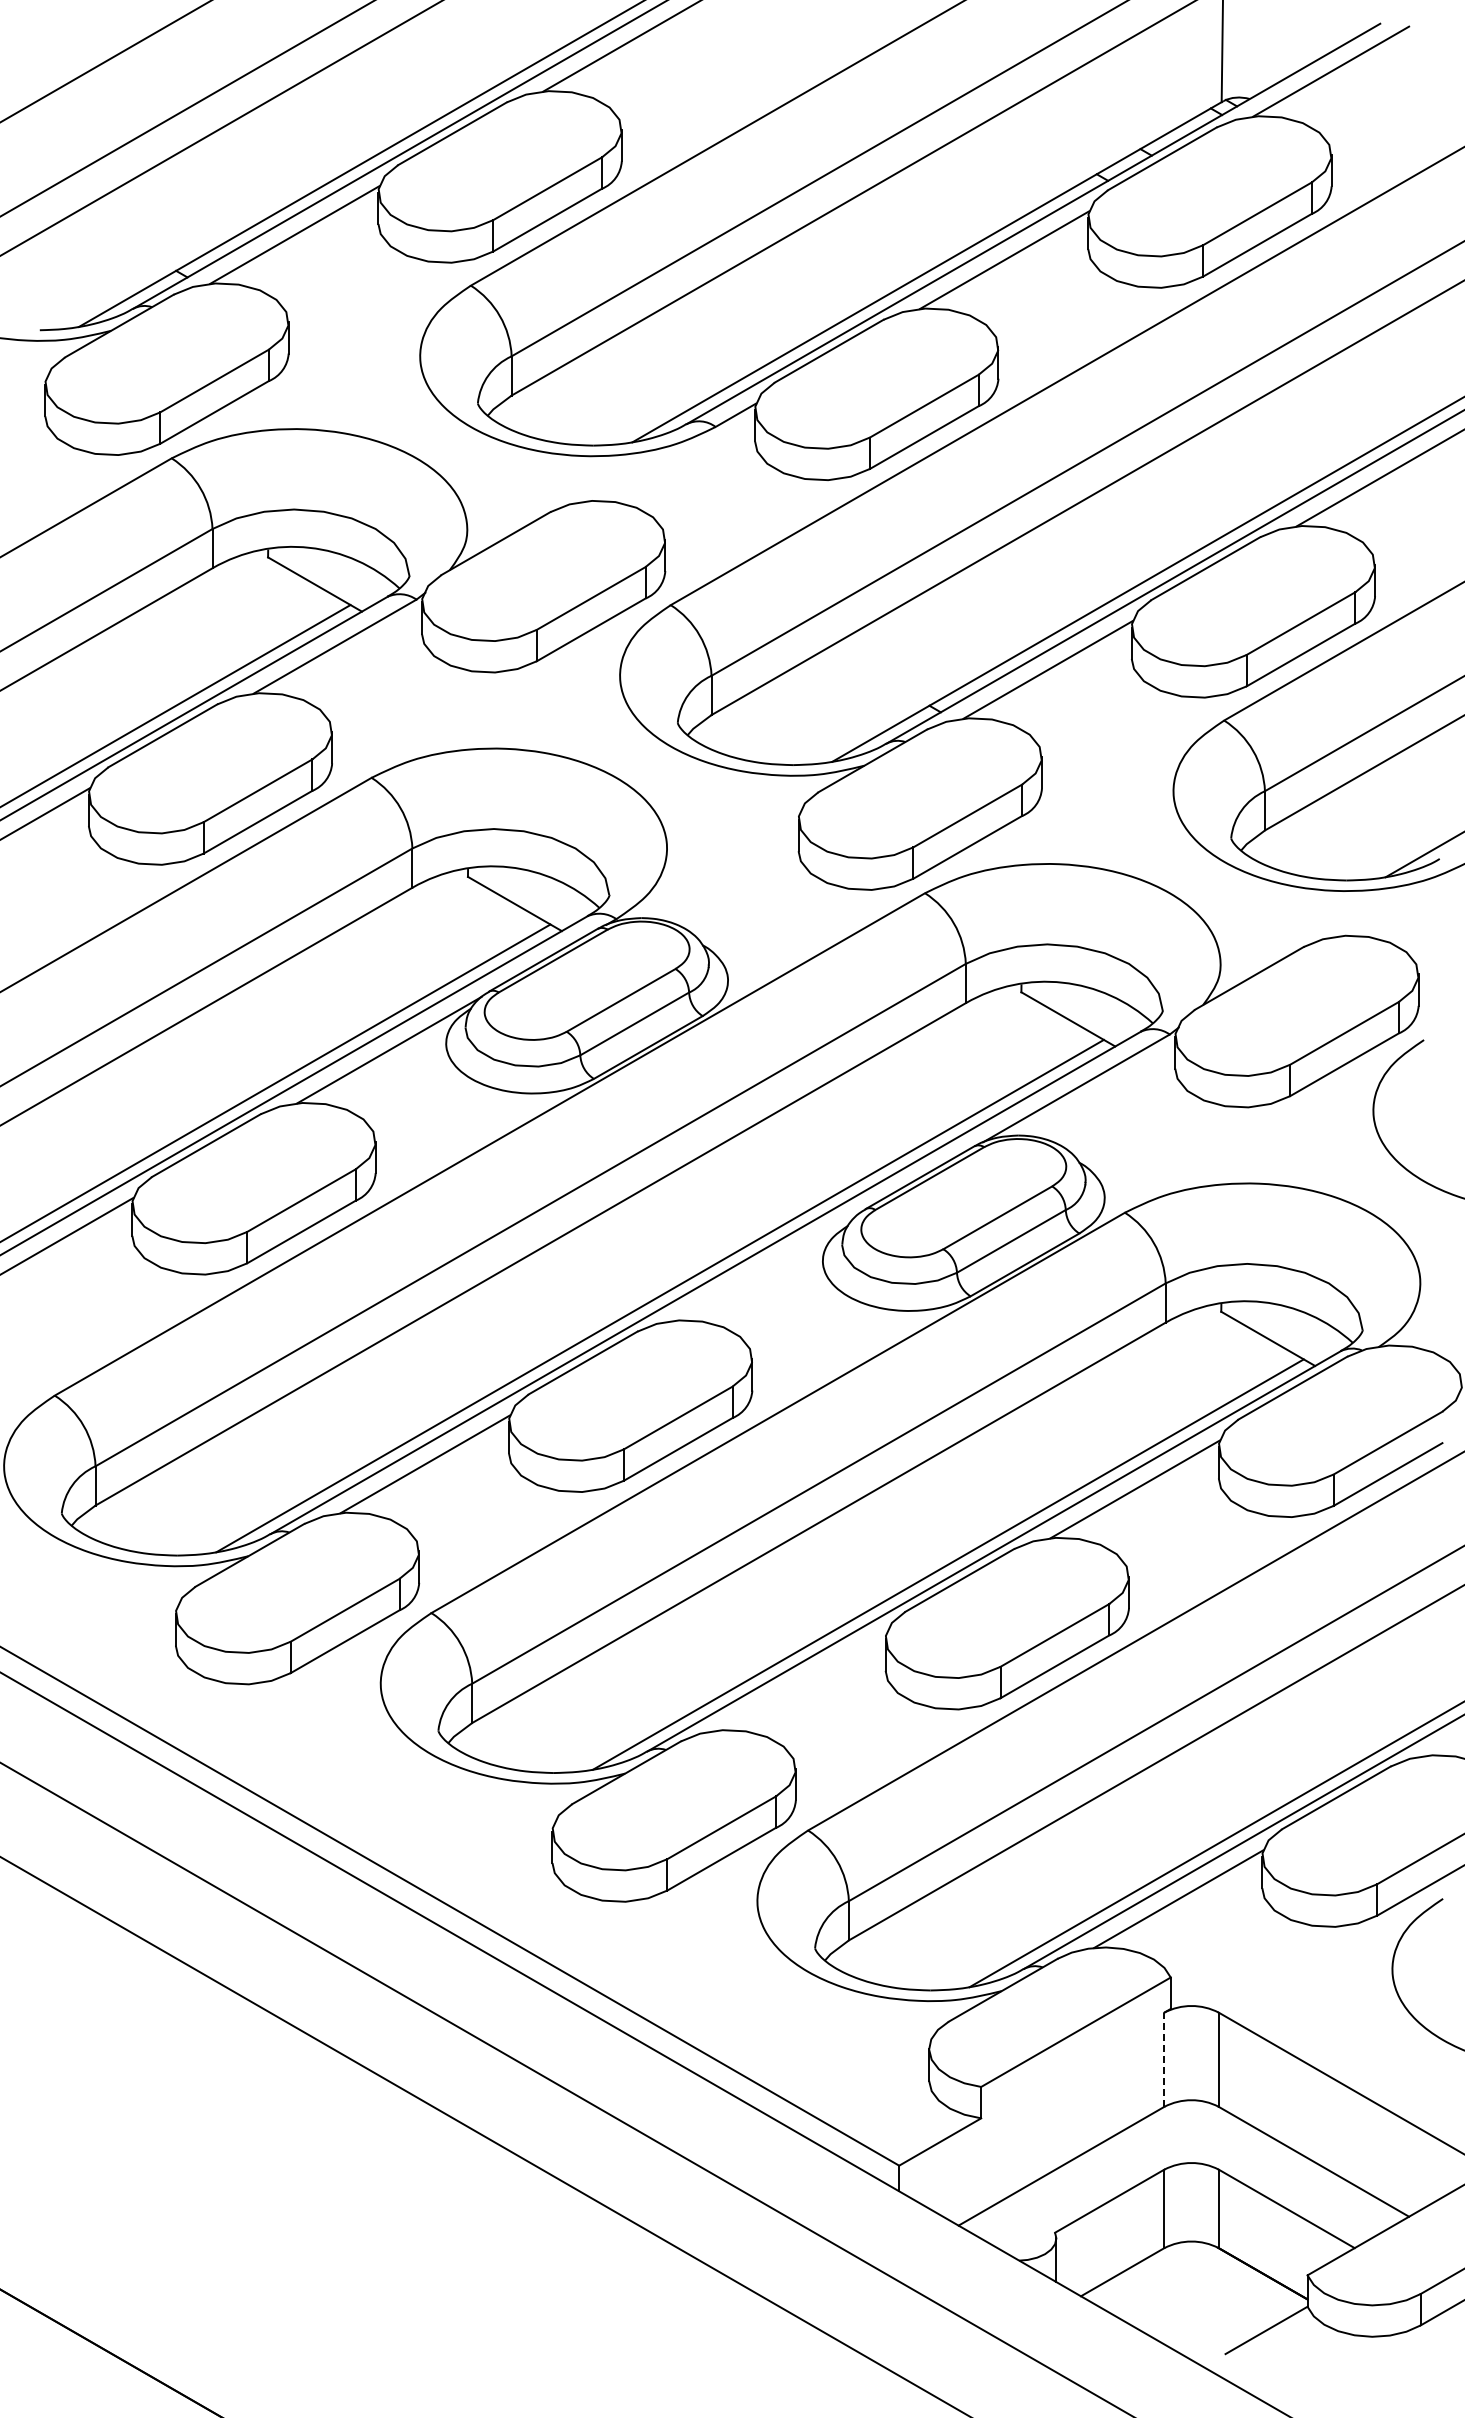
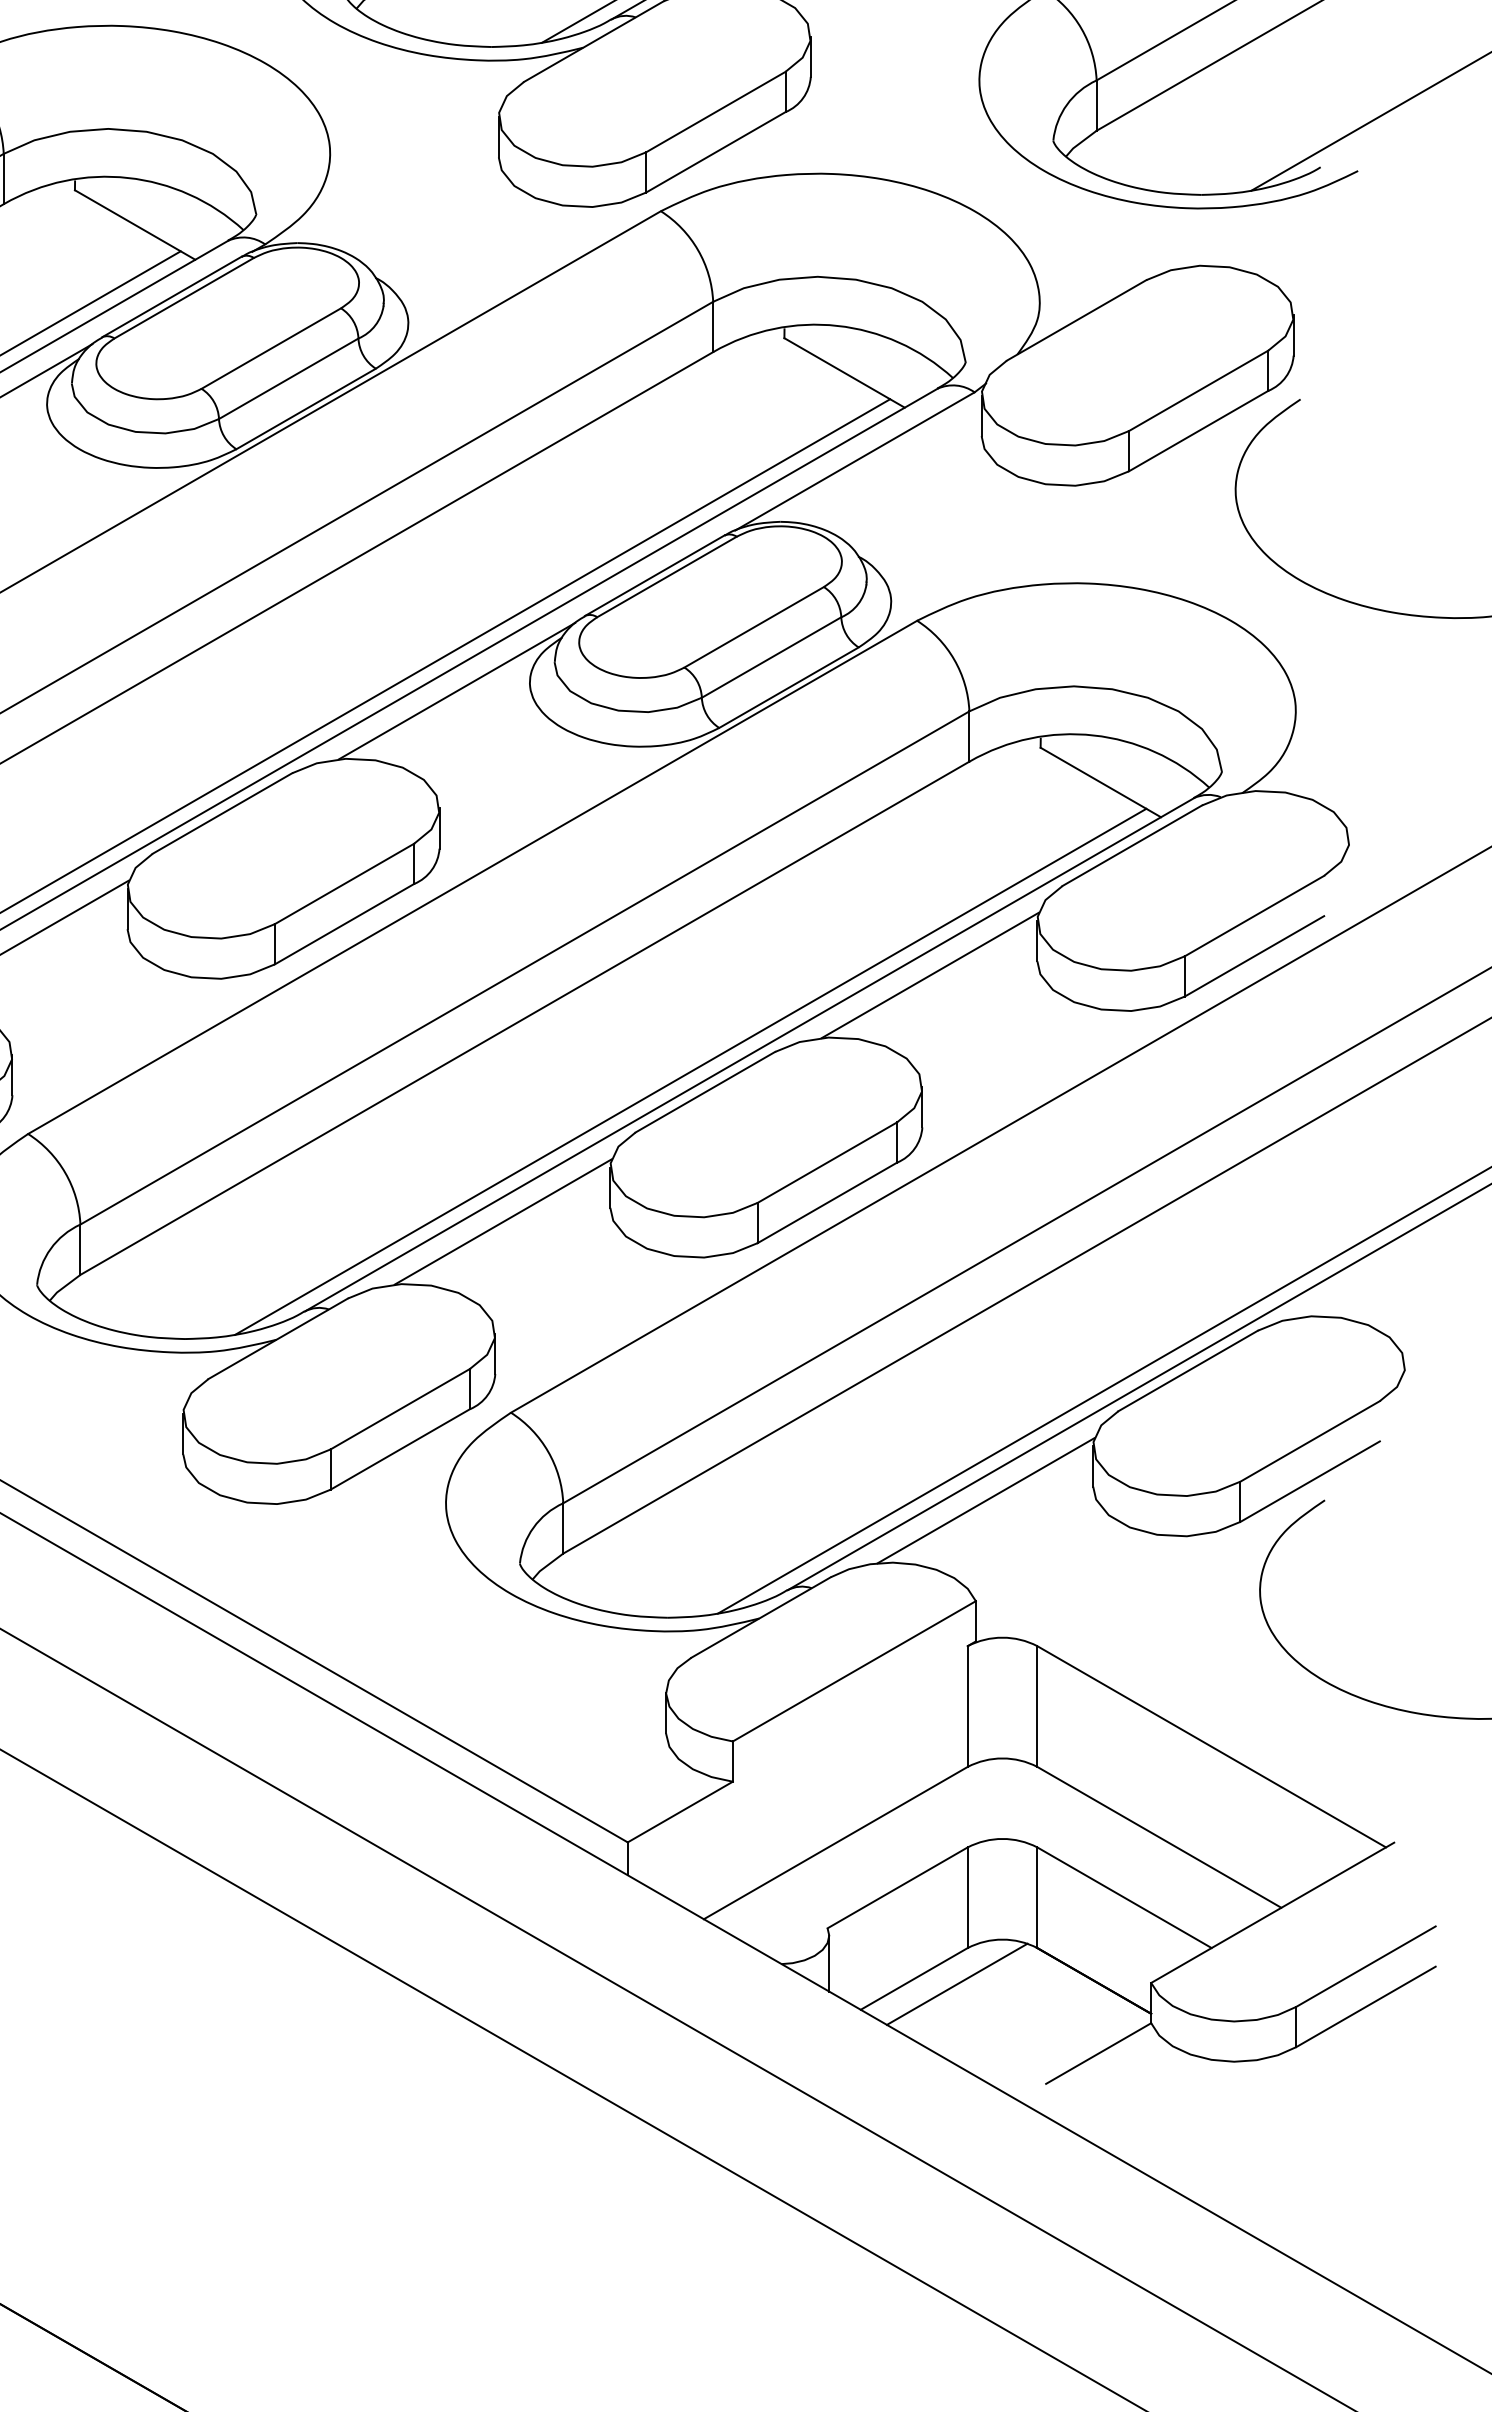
line: (765, 1267) -> (456, 690), added
line: (801, 1681) -> (502, 1221), added
line: (1164, 2059) -> (967, 1706), dashed -> solid
line: (1156, 2276) -> (957, 1984), added

